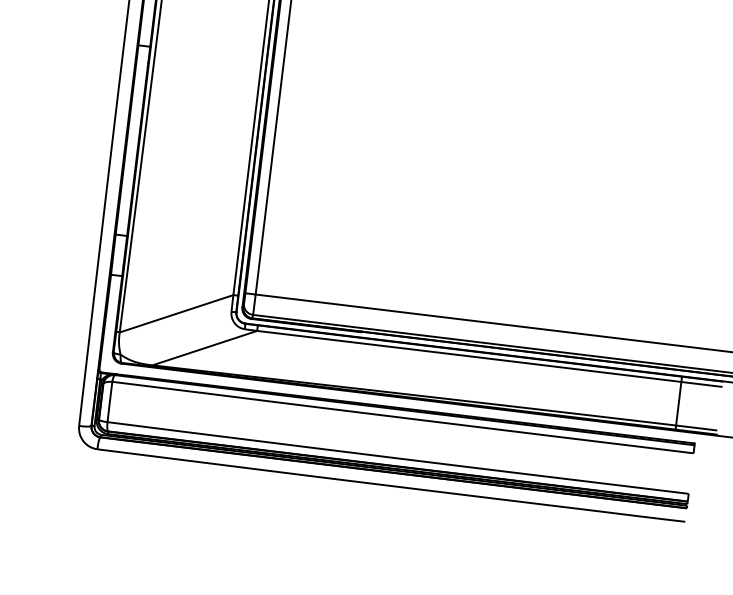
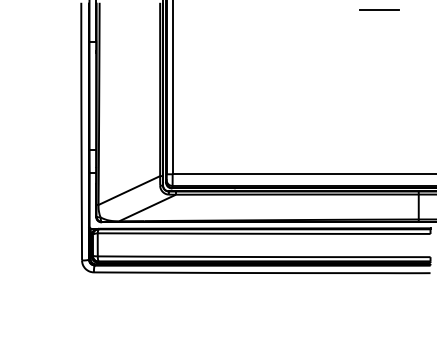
line: (651, 52) -> (379, 10), added

